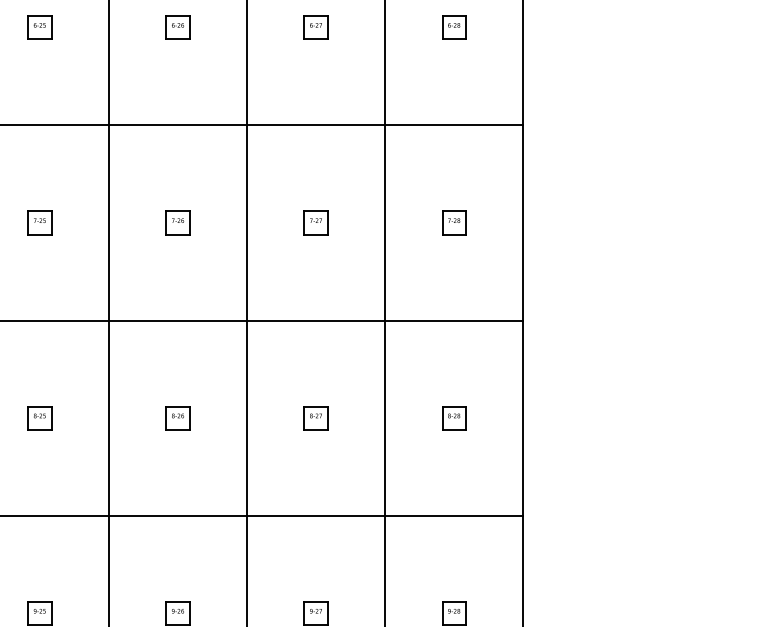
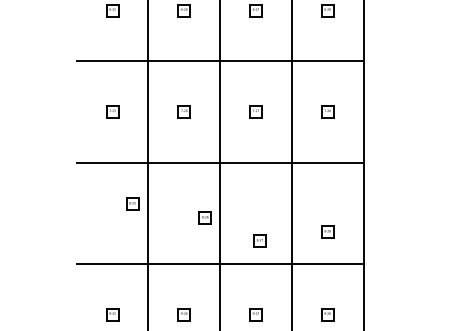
part: (39, 416) -> (132, 203), moved
part: (176, 416) -> (204, 217), moved
part: (315, 416) -> (259, 240), moved
part: (453, 416) -> (327, 231), moved

